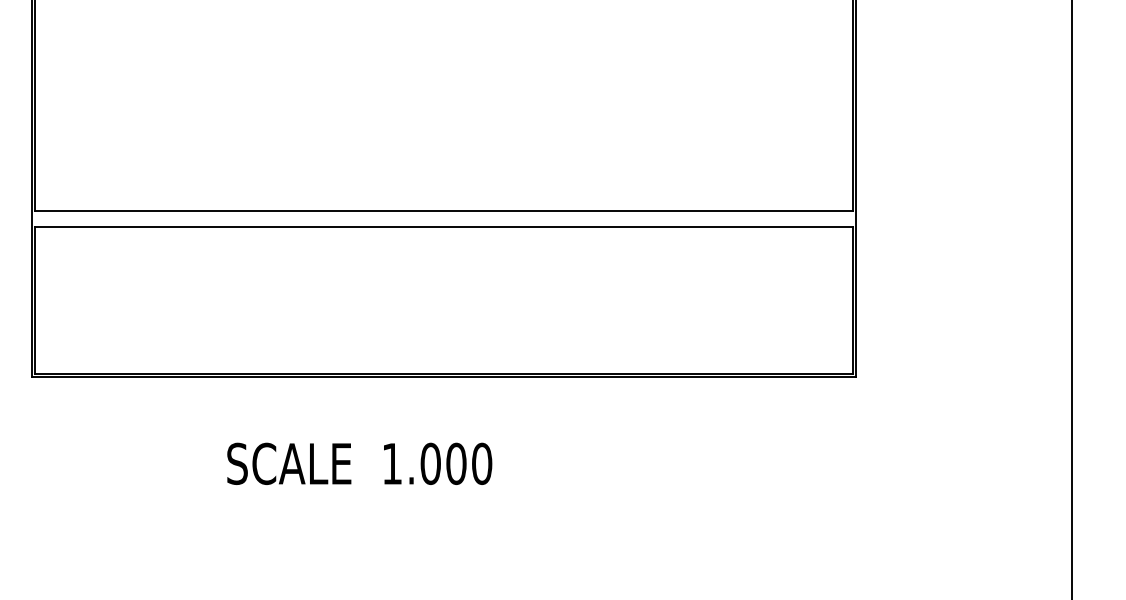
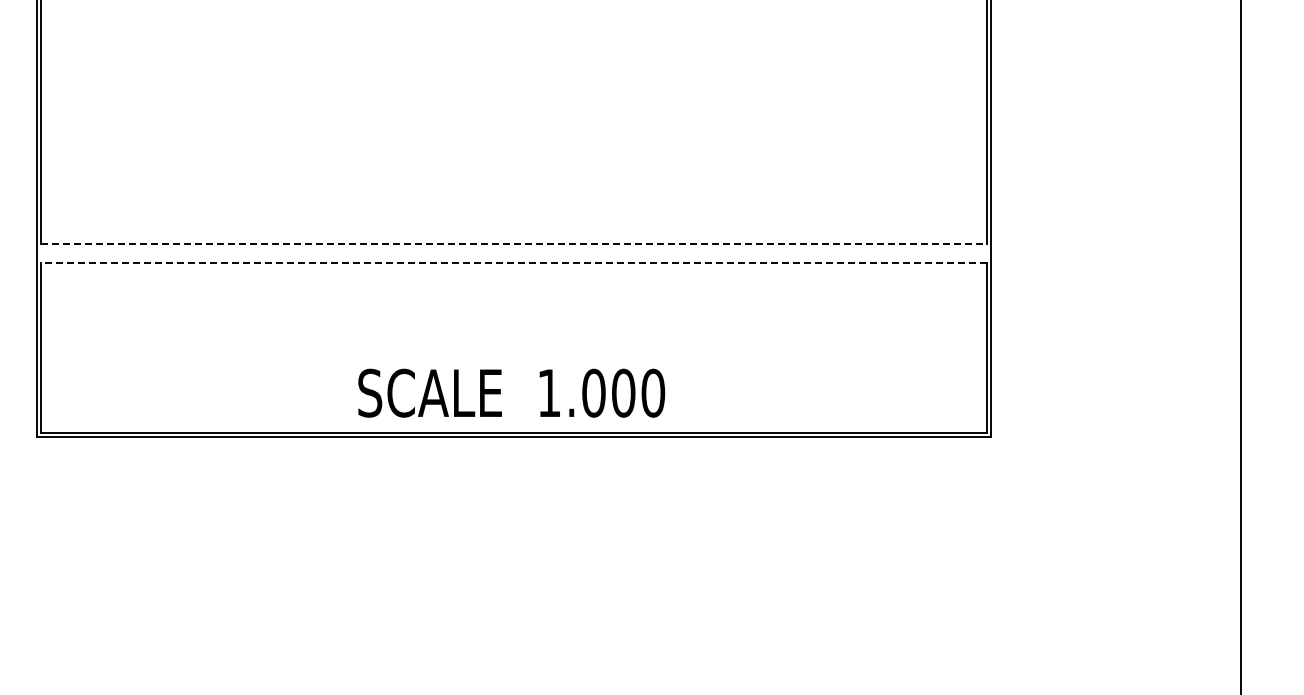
line: (444, 211) -> (514, 244), solid -> dashed
line: (443, 227) -> (513, 263), solid -> dashed
text: (359, 463) -> (511, 392), moved

